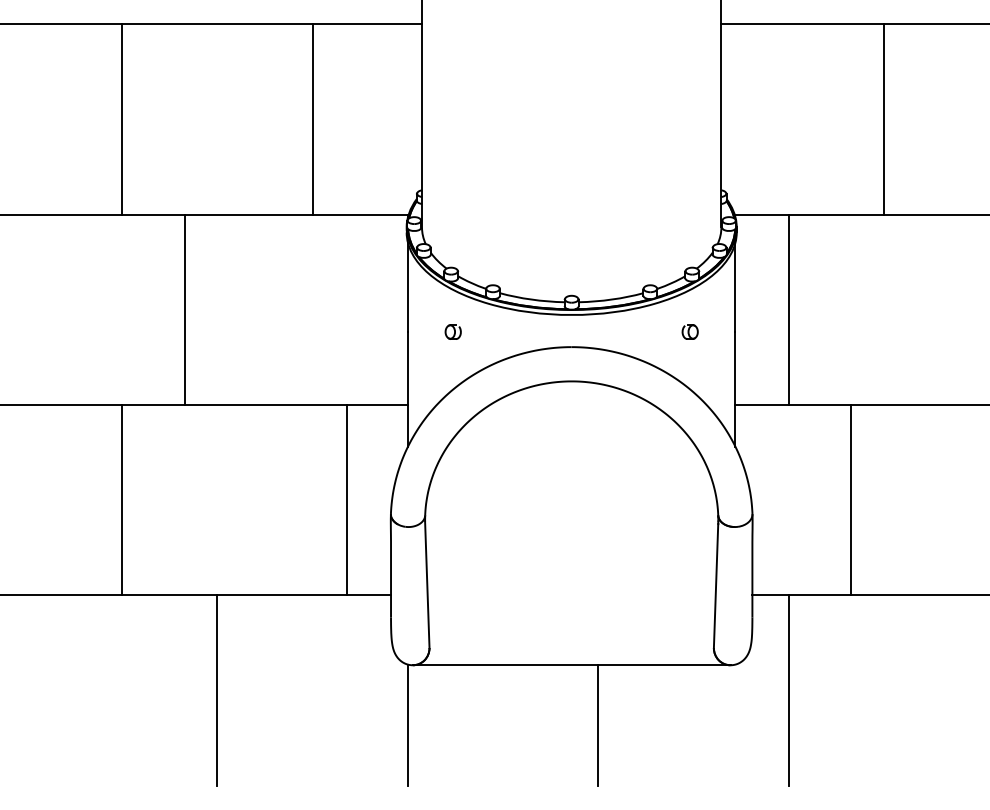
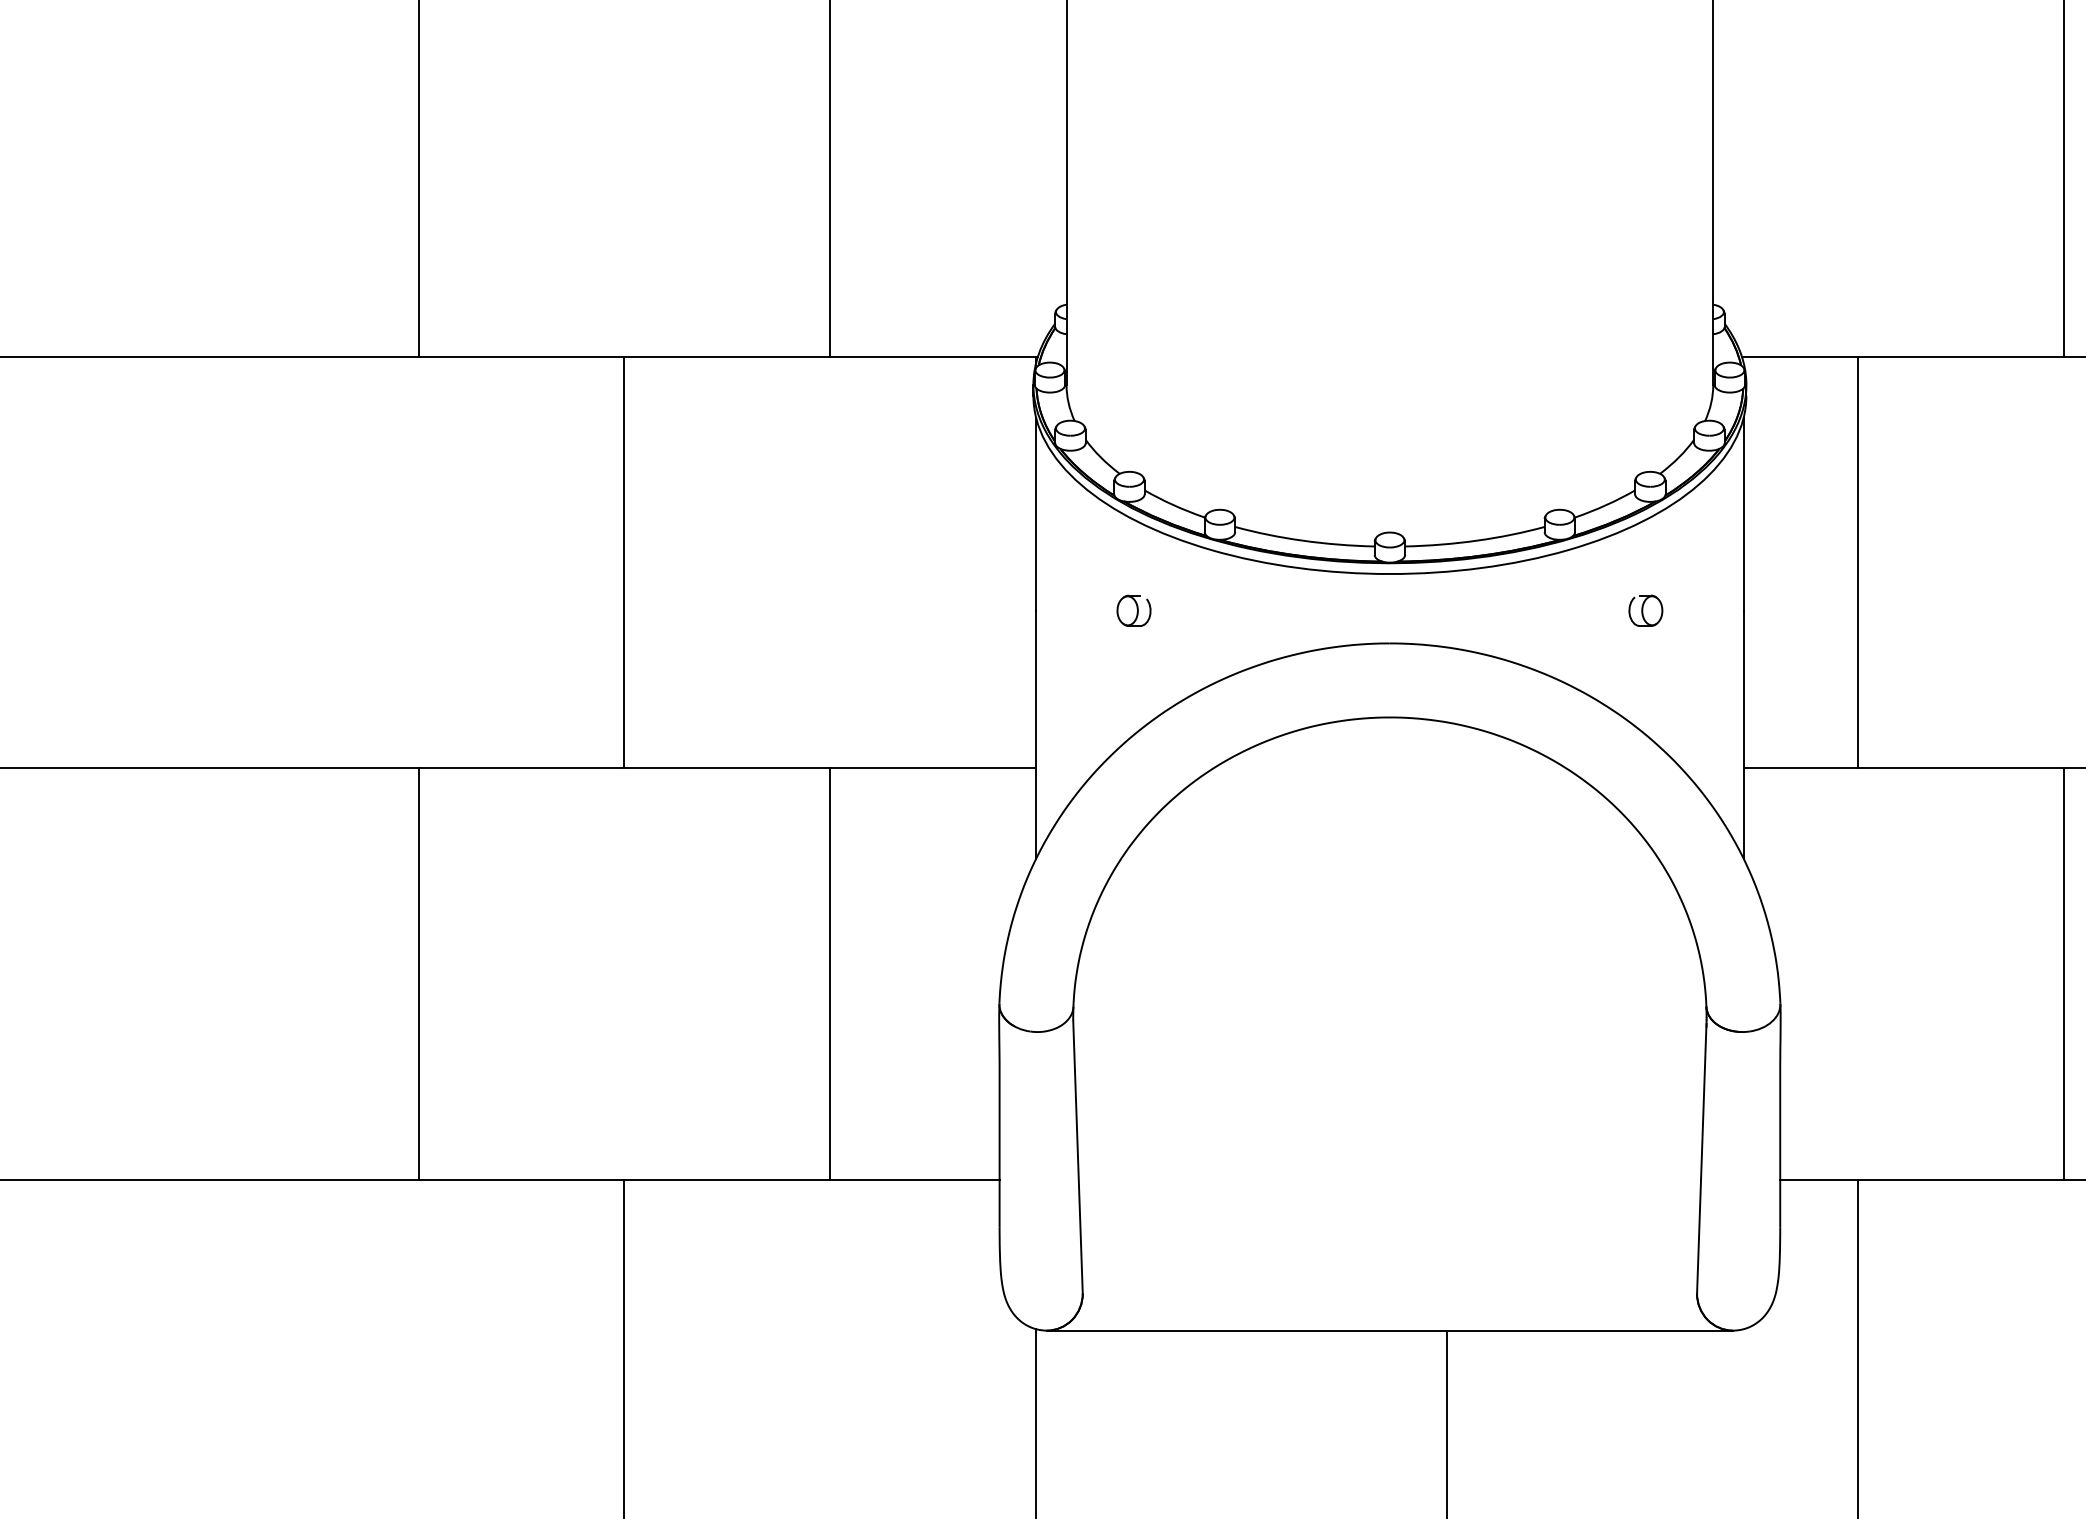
line: (185, 309) -> (624, 562), moved
line: (346, 499) -> (829, 972), moved
line: (850, 499) -> (2063, 972), moved

